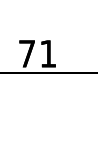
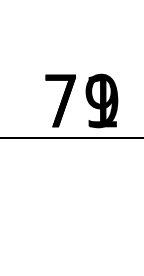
text: (48, 53) -> (102, 100), 71 -> 79

